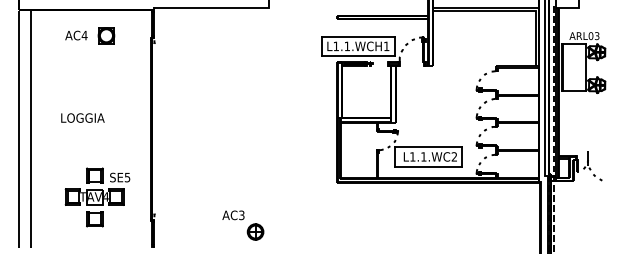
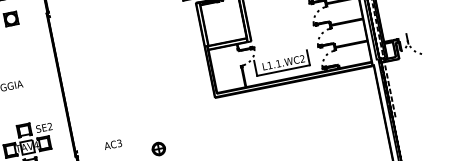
line: (427, 147) -> (279, 55), removed
text: (127, 177) -> (50, 126), SE5 -> SE2
text: (233, 215) -> (113, 144), moved

